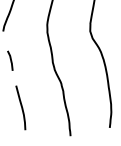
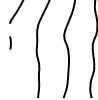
line: (20, 107) -> (10, 73), removed

